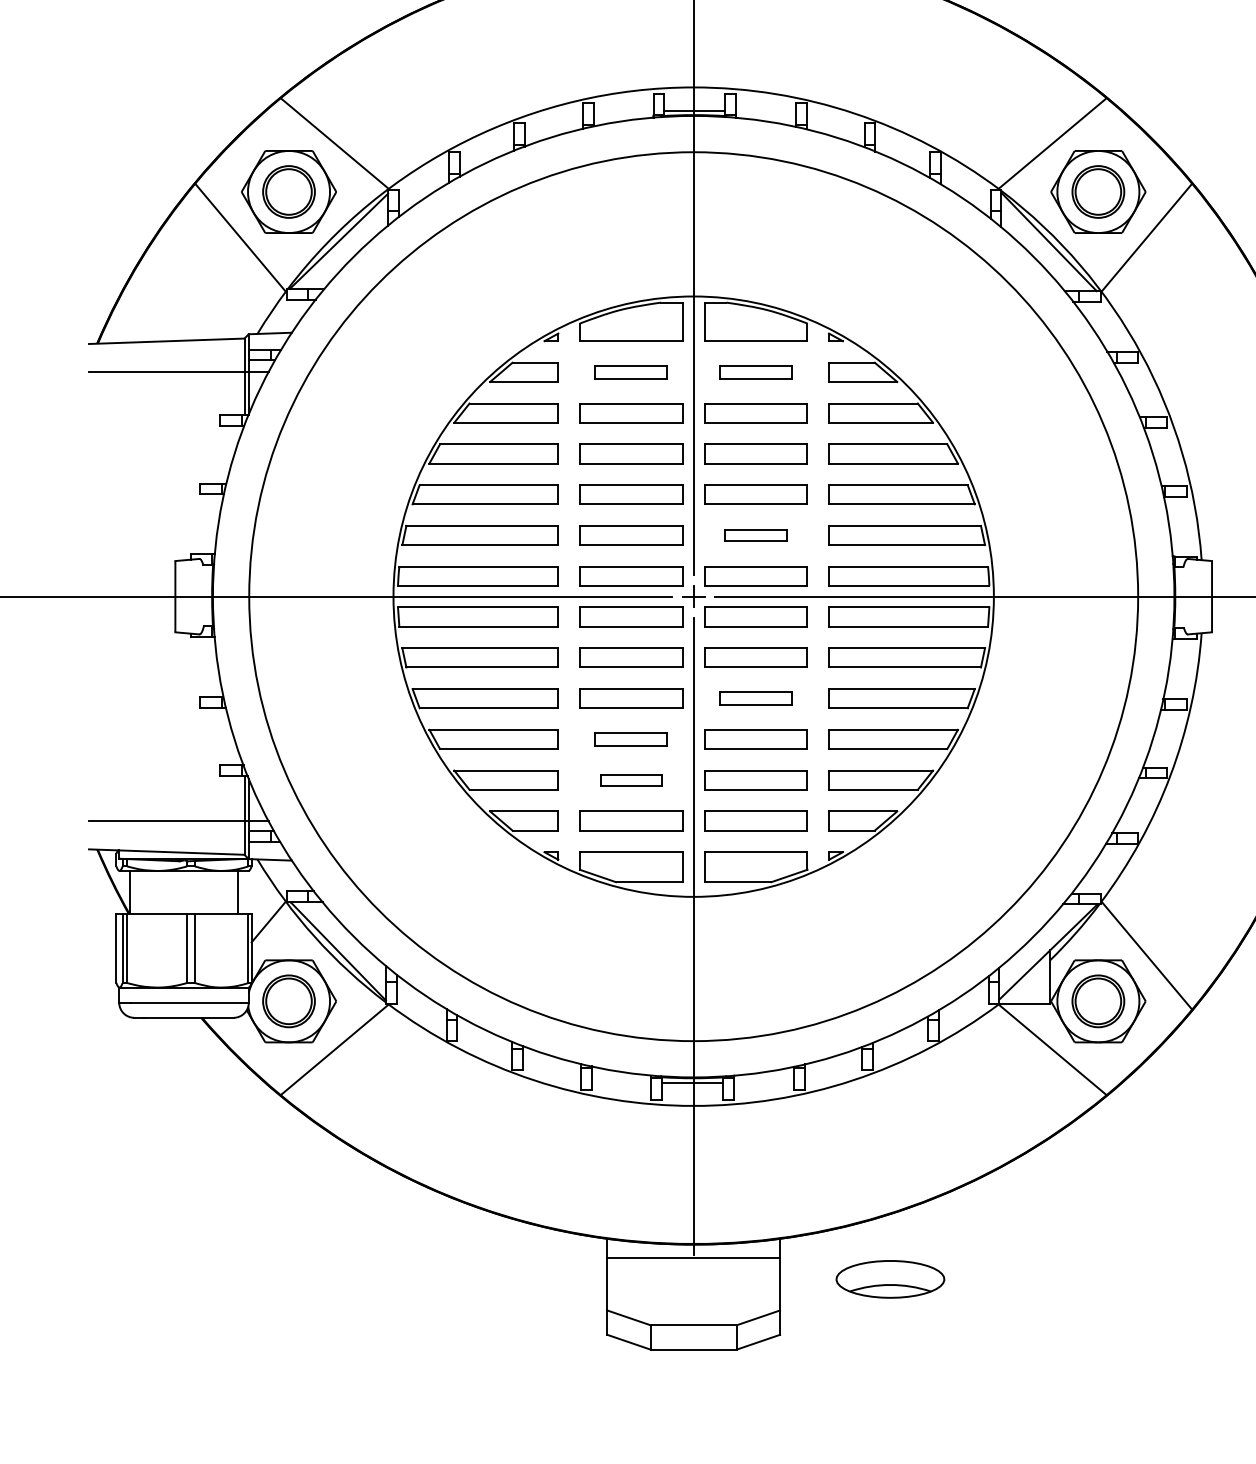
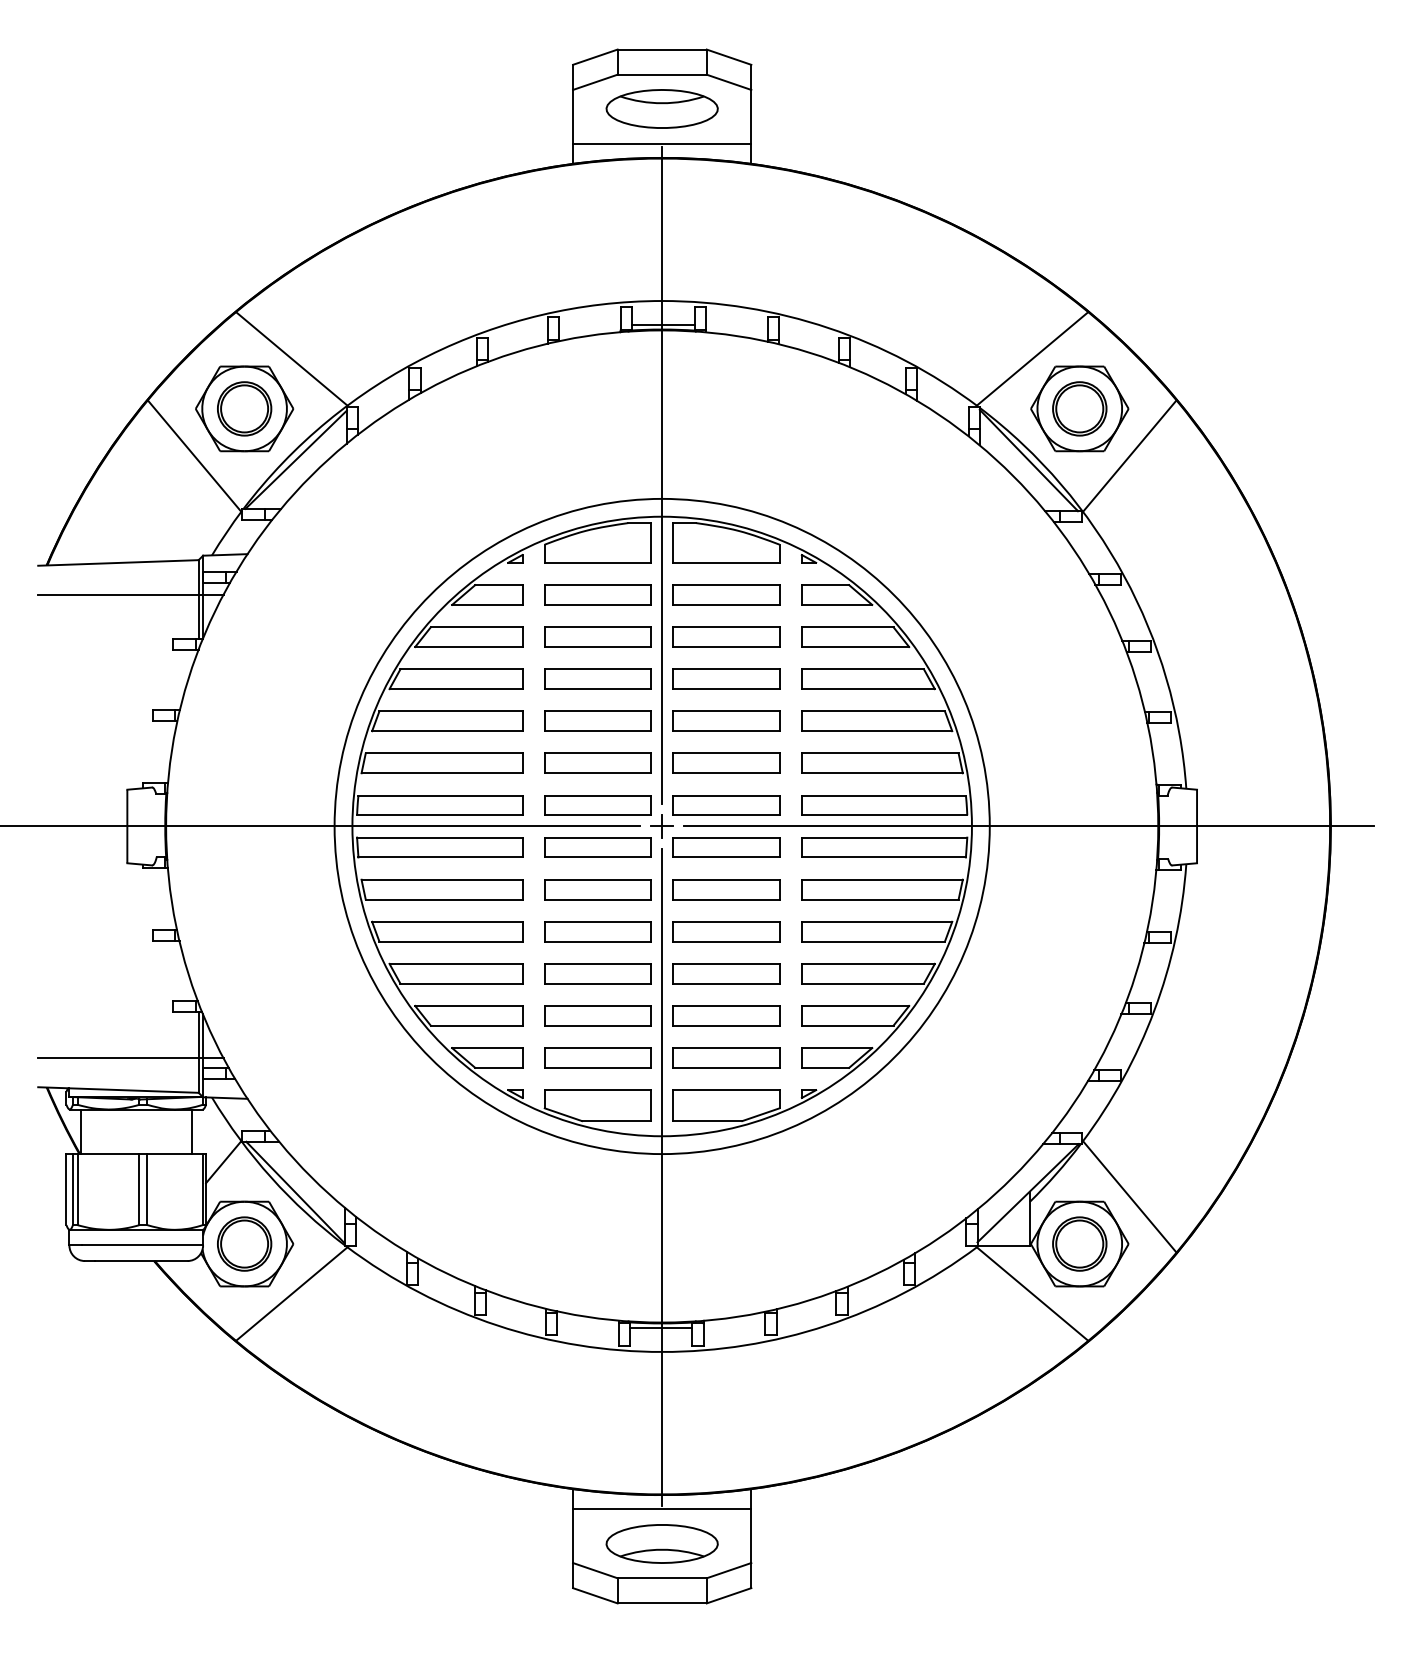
part: (631, 371) -> (597, 594), size x1.43
part: (756, 371) -> (726, 594), size x1.43
part: (756, 534) -> (726, 762), size x1.67
circle: (693, 596) -> (661, 826), size x0.71
part: (756, 698) -> (726, 931), size x1.43
part: (631, 739) -> (597, 973), size x1.43
part: (631, 779) -> (597, 1015), size x1.67
part: (889, 1278) -> (661, 1543), moved

